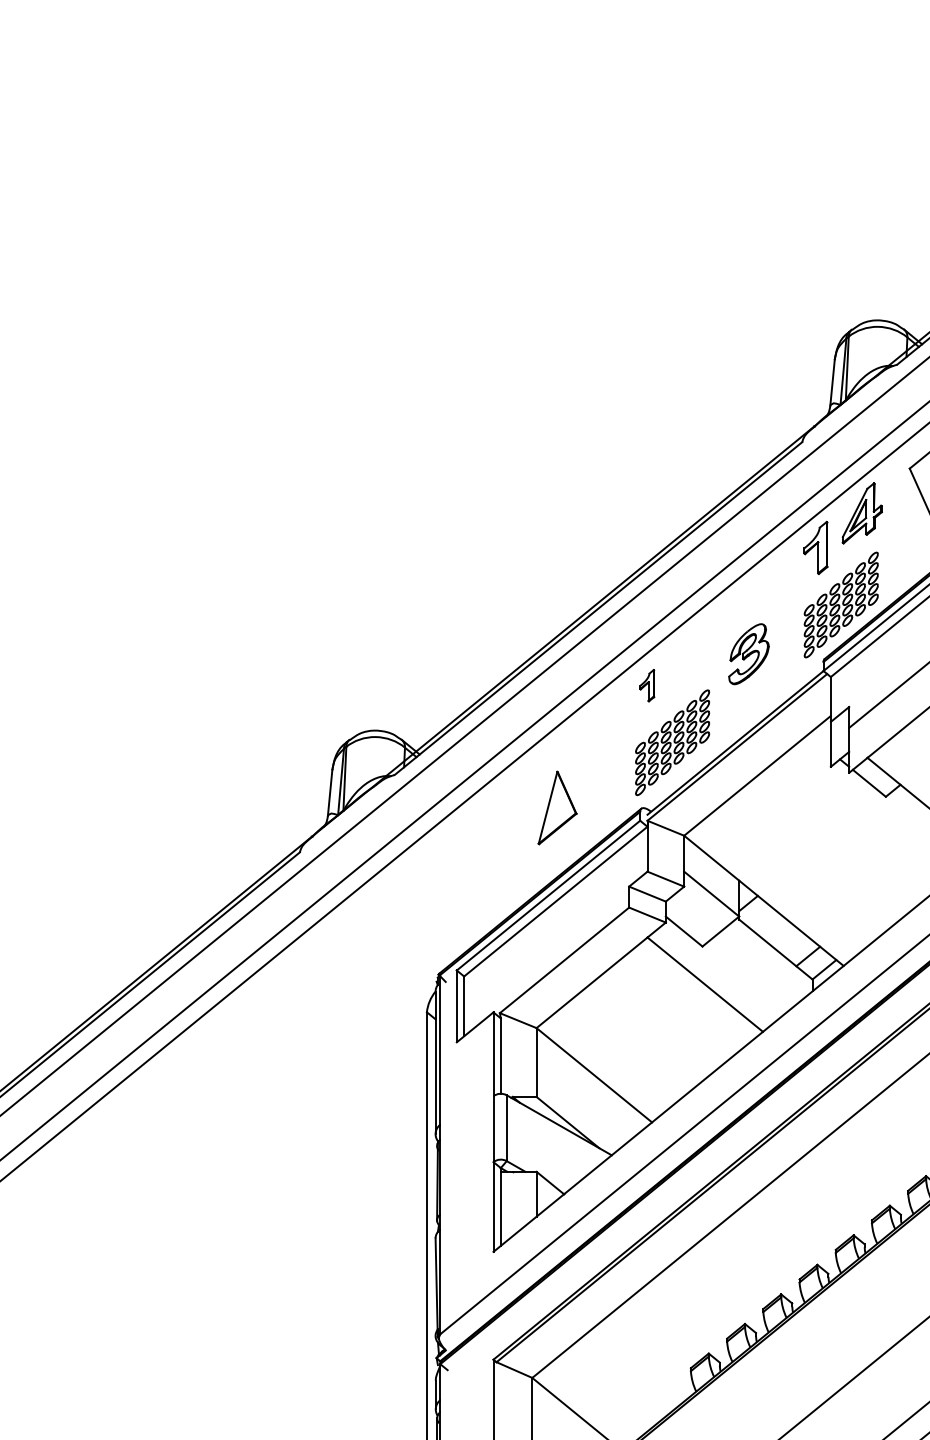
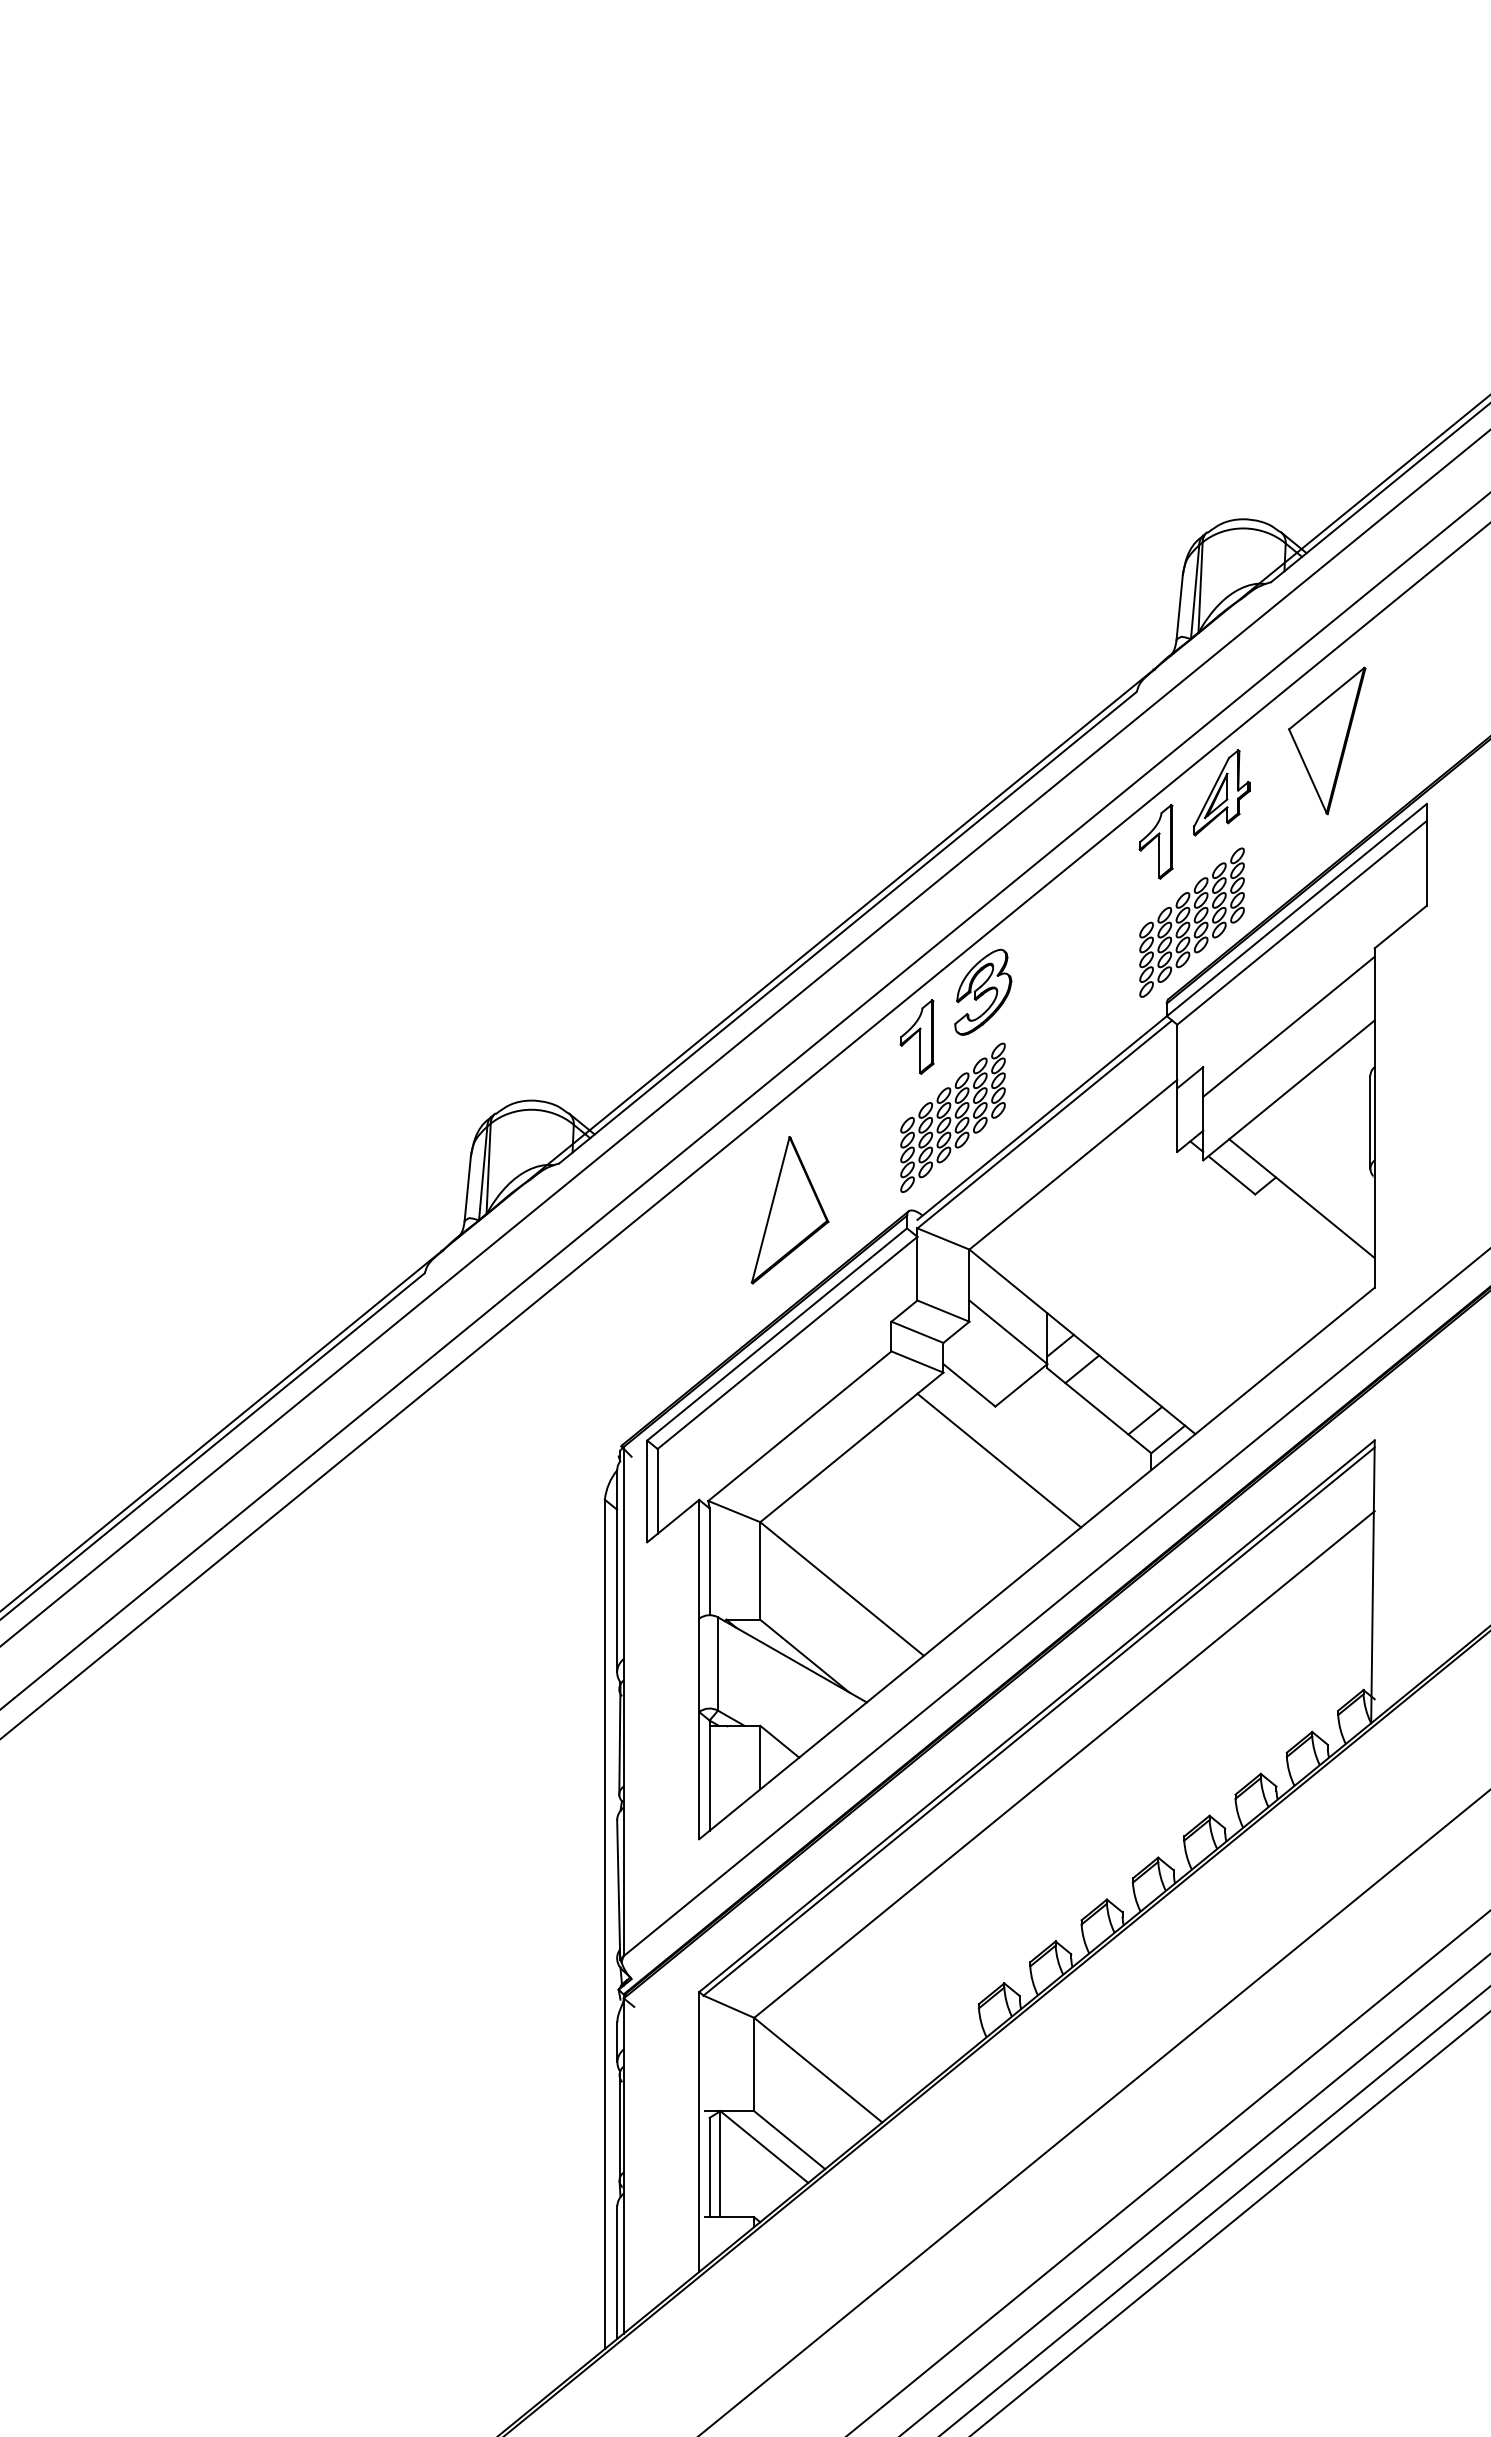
part: (749, 653) -> (983, 991), moved
part: (646, 685) -> (916, 1036), size x1.67
part: (557, 808) -> (789, 1210), size x1.43
line: (763, 920) -> (1082, 1369), added

